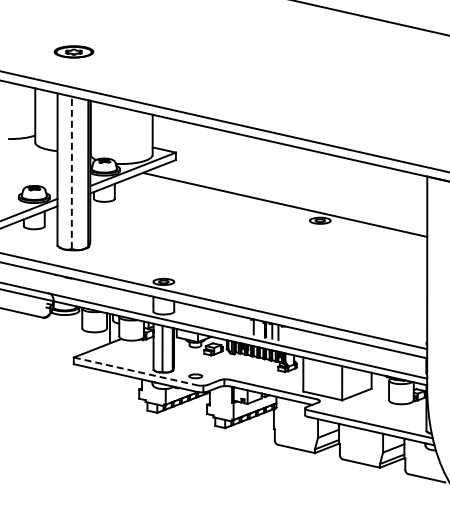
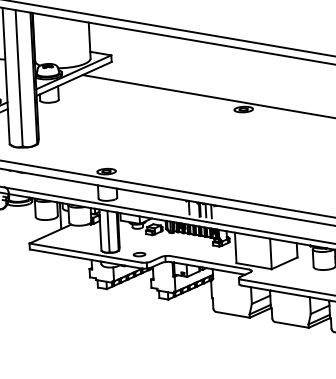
line: (71, 172) -> (18, 78), dashed -> solid
line: (136, 371) -> (86, 253), dashed -> solid

